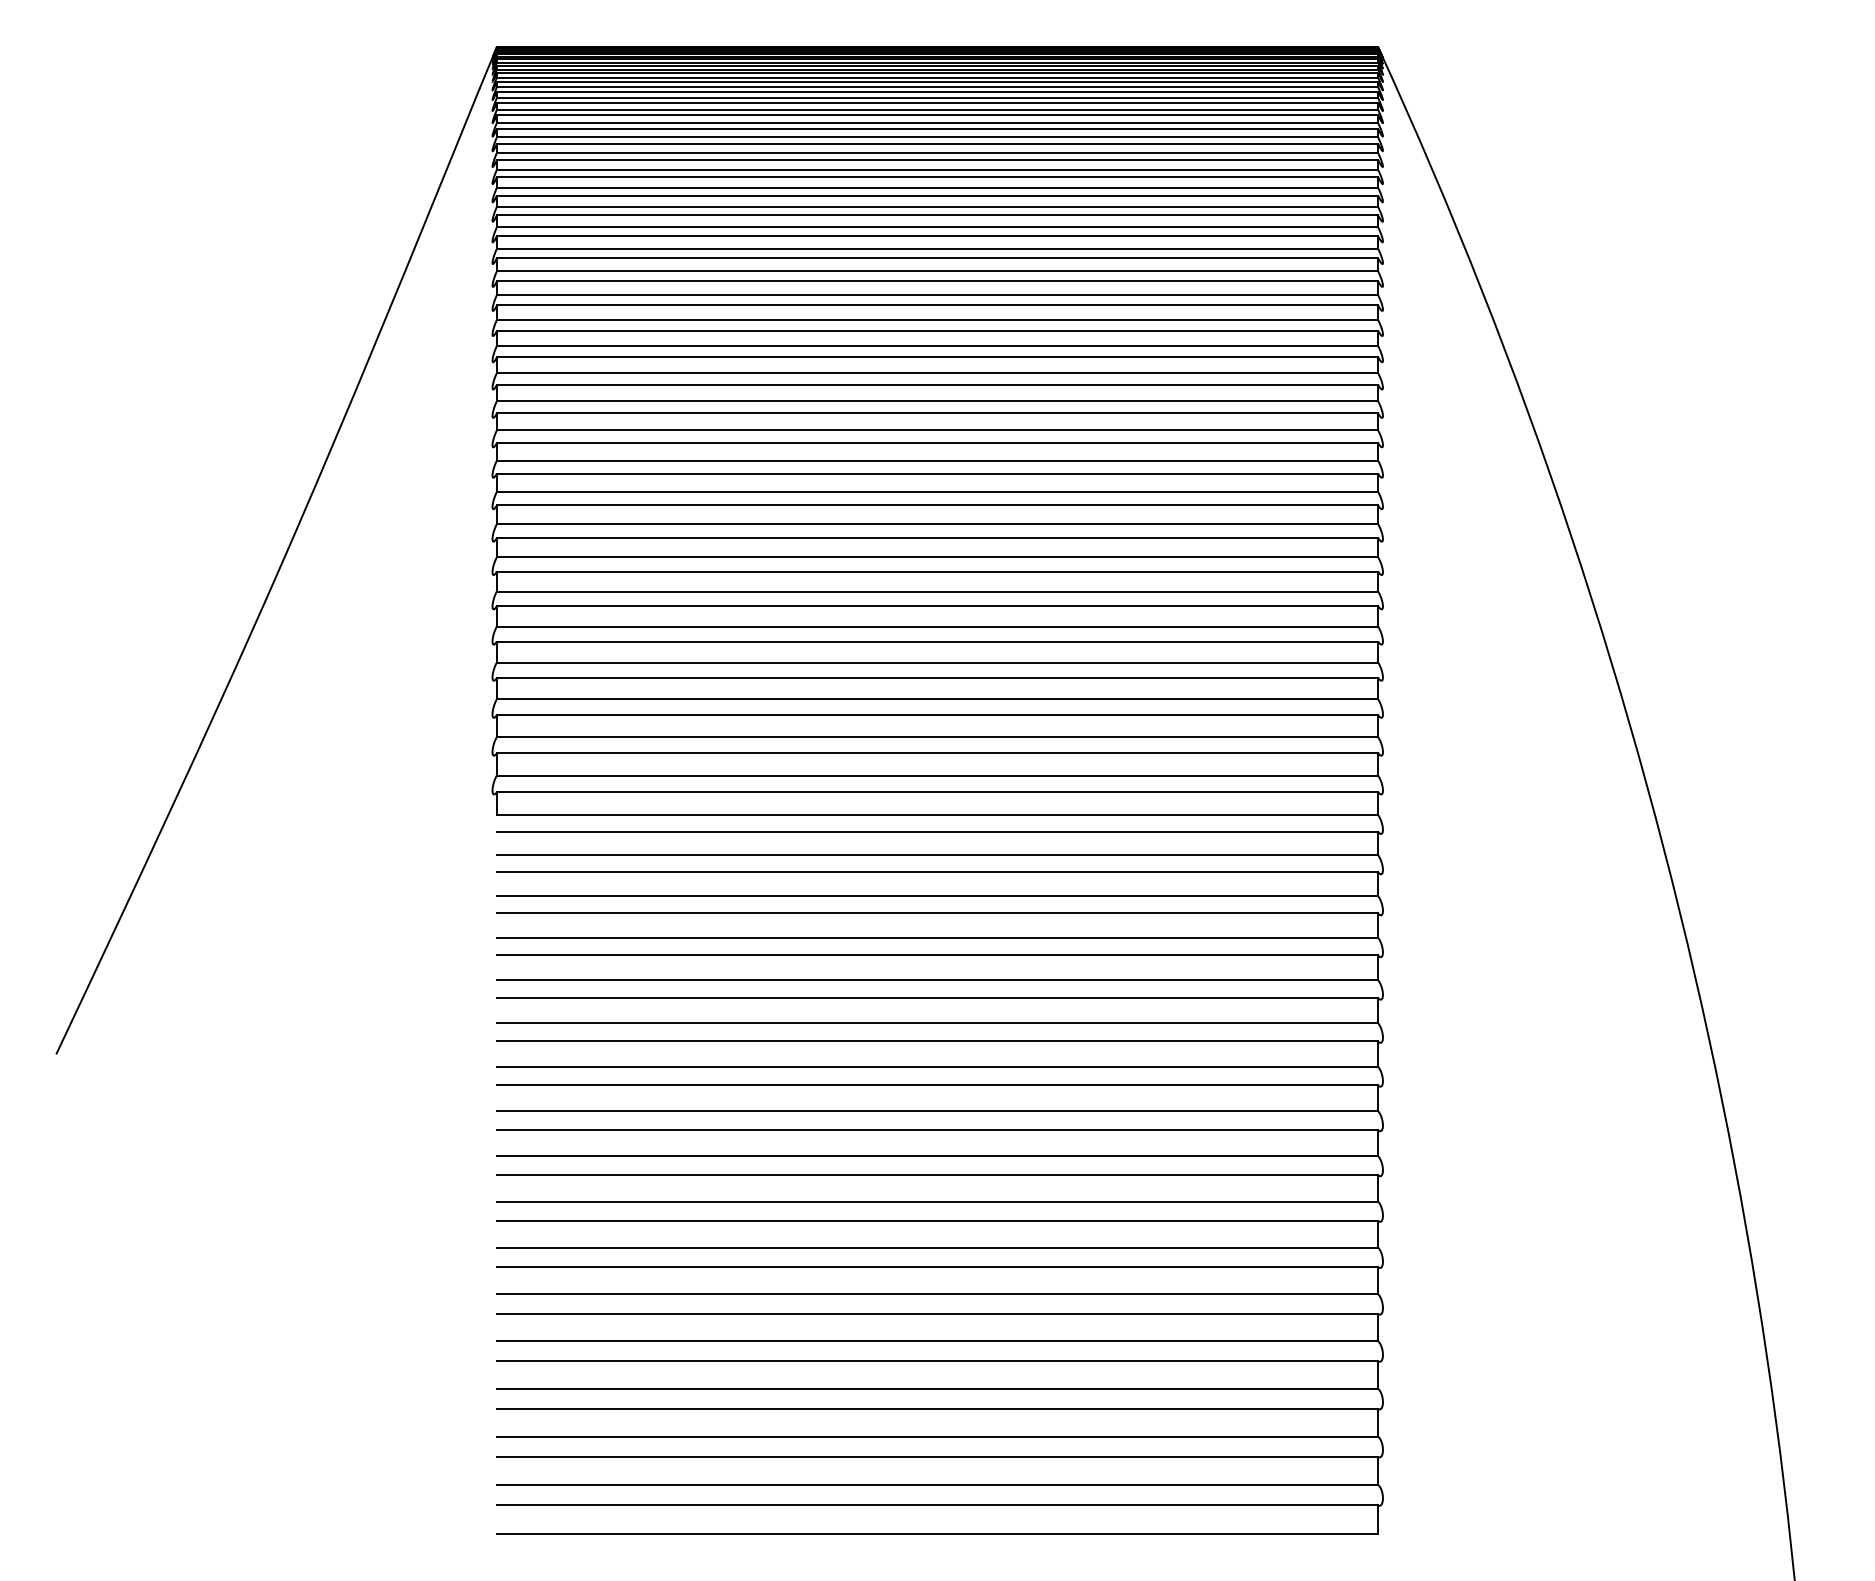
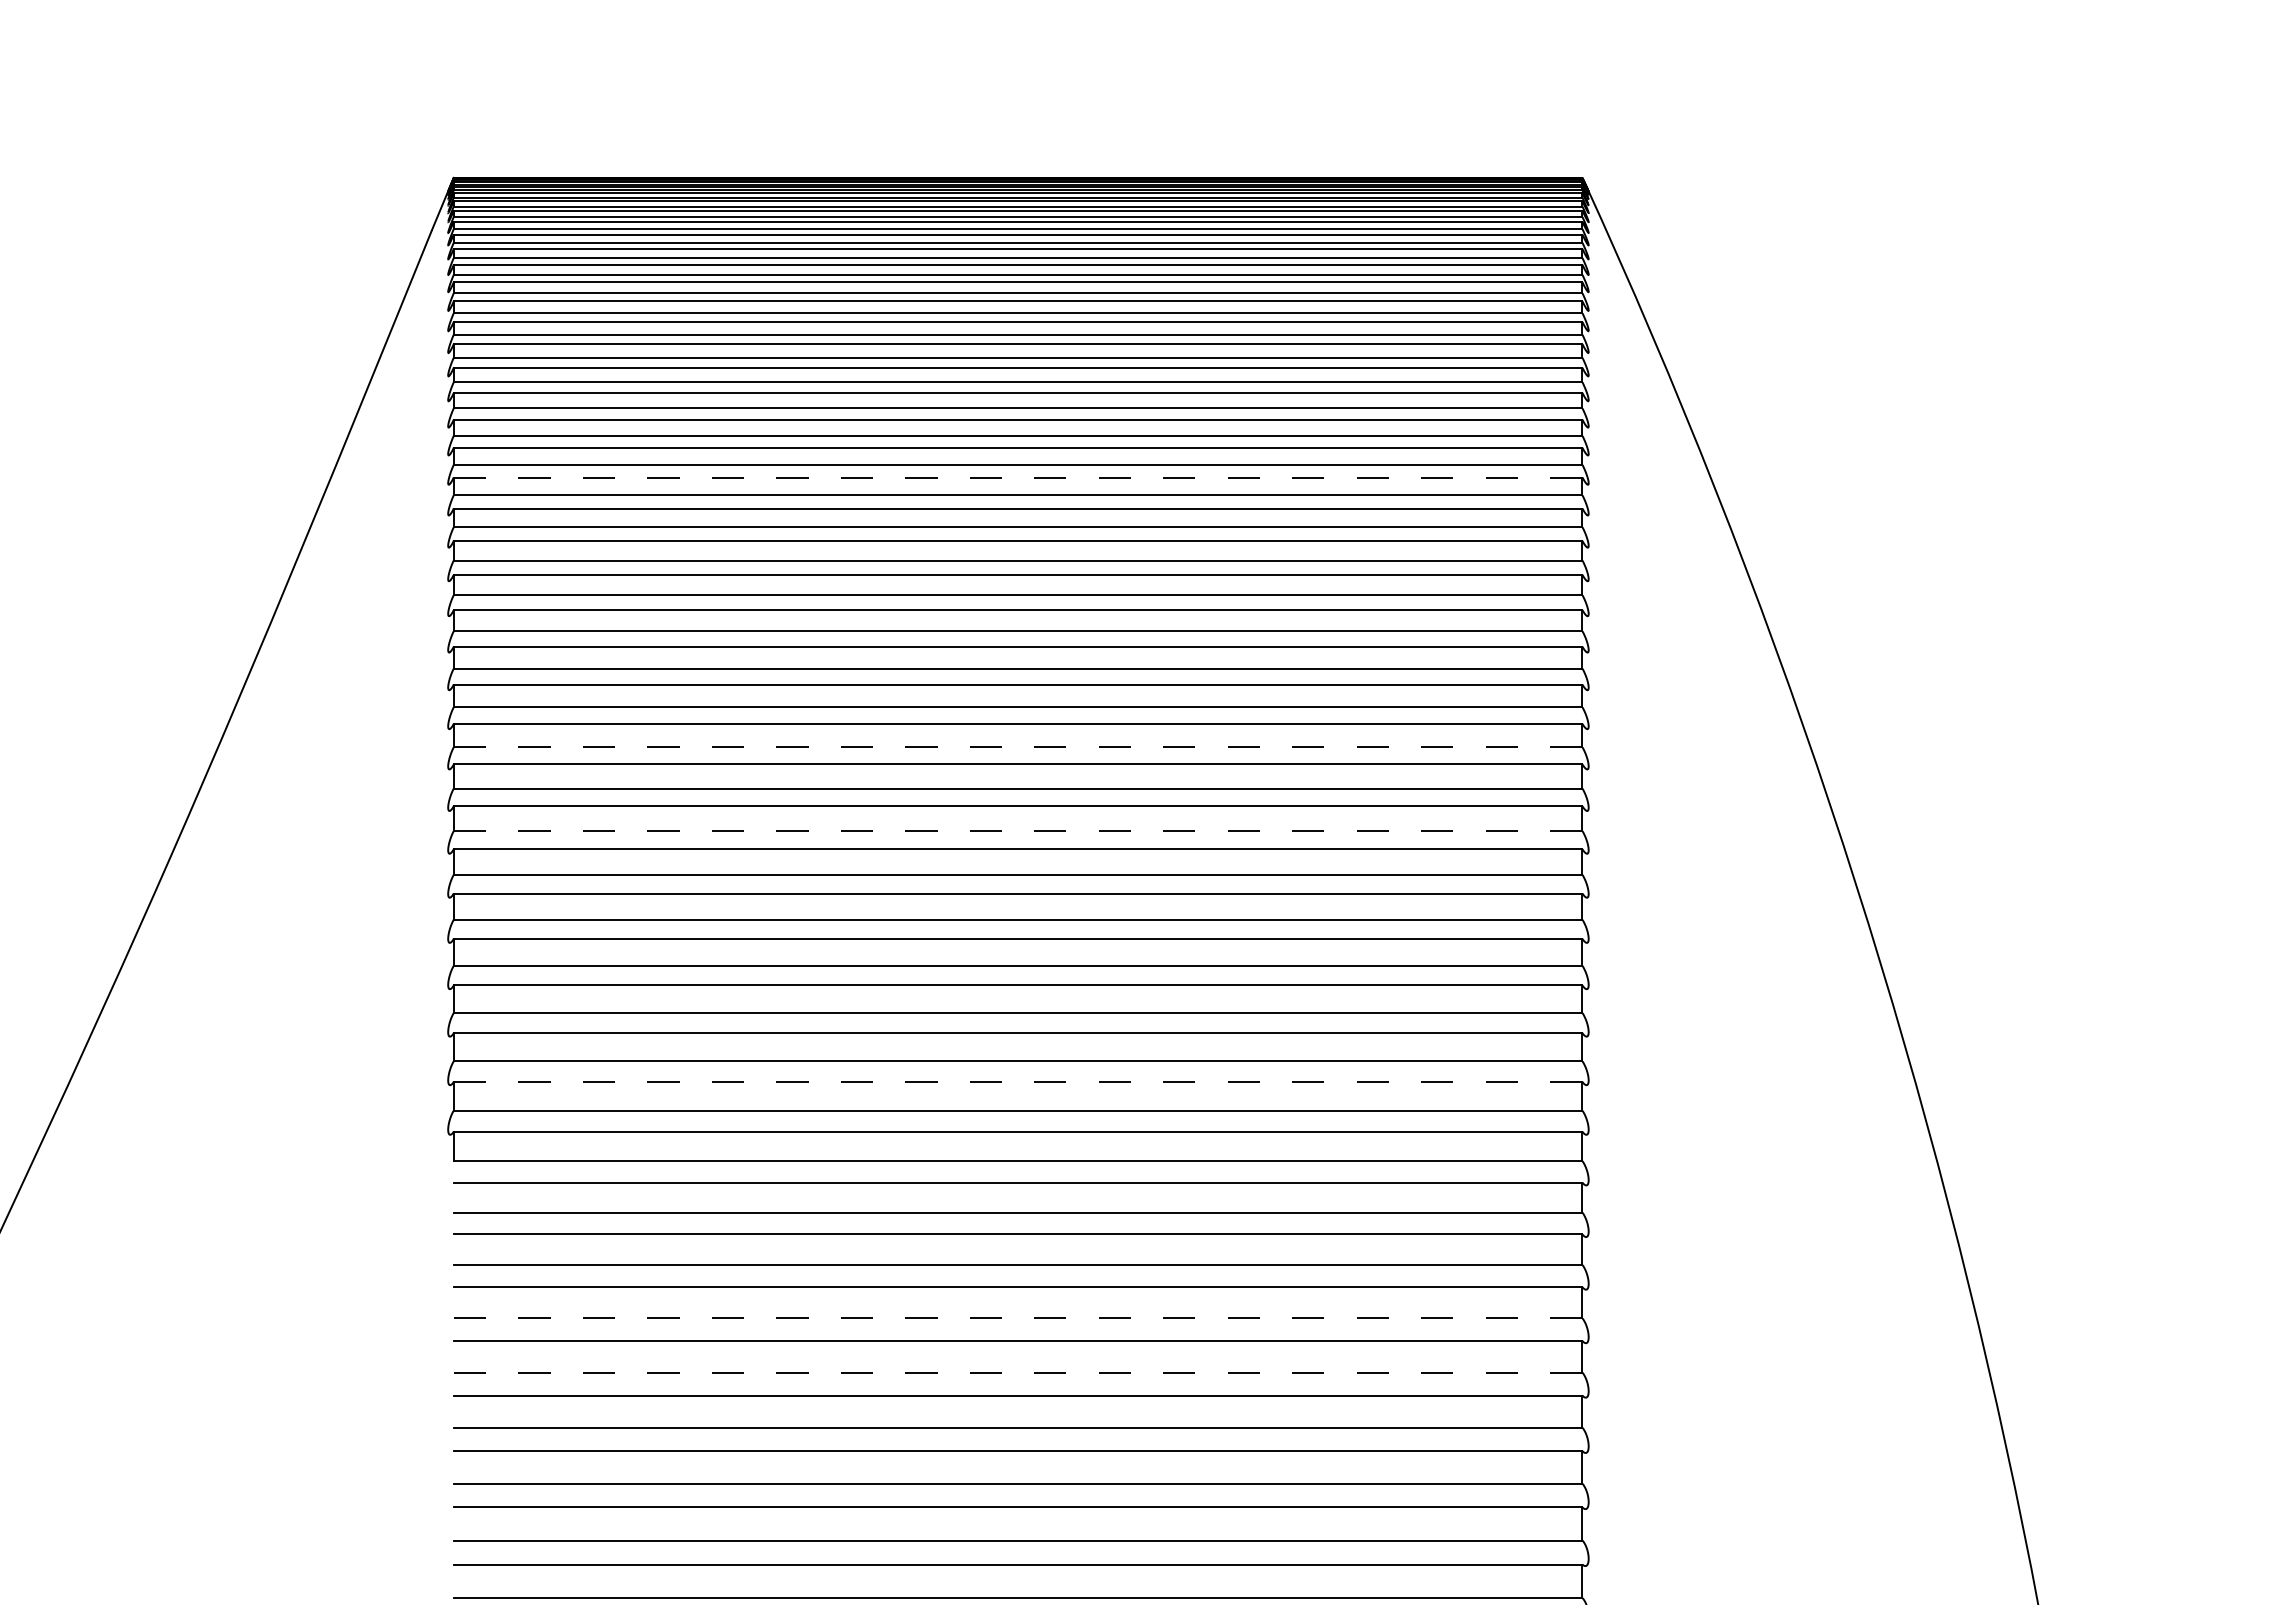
line: (937, 281) -> (1018, 477), solid -> dashed
line: (937, 491) -> (1018, 746), solid -> dashed
line: (937, 557) -> (1018, 831), solid -> dashed
line: (937, 753) -> (1018, 1082), solid -> dashed
line: (937, 937) -> (1018, 1318), solid -> dashed
line: (937, 980) -> (1018, 1373), solid -> dashed

